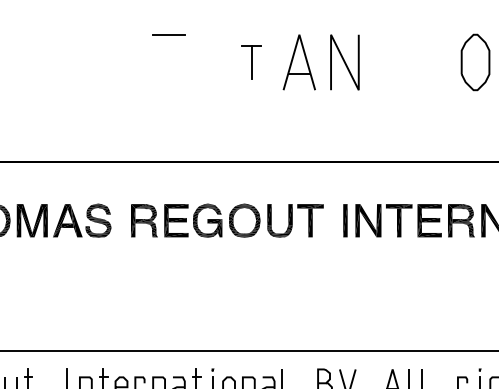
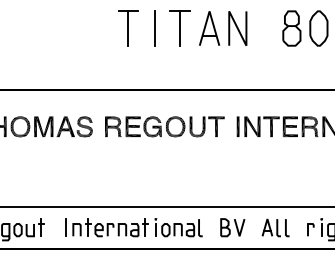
line: (168, 62) -> (128, 28), added
line: (210, 62) -> (154, 28), added
part: (250, 62) -> (179, 28), size x1.67
part: (431, 62) -> (291, 28), added

